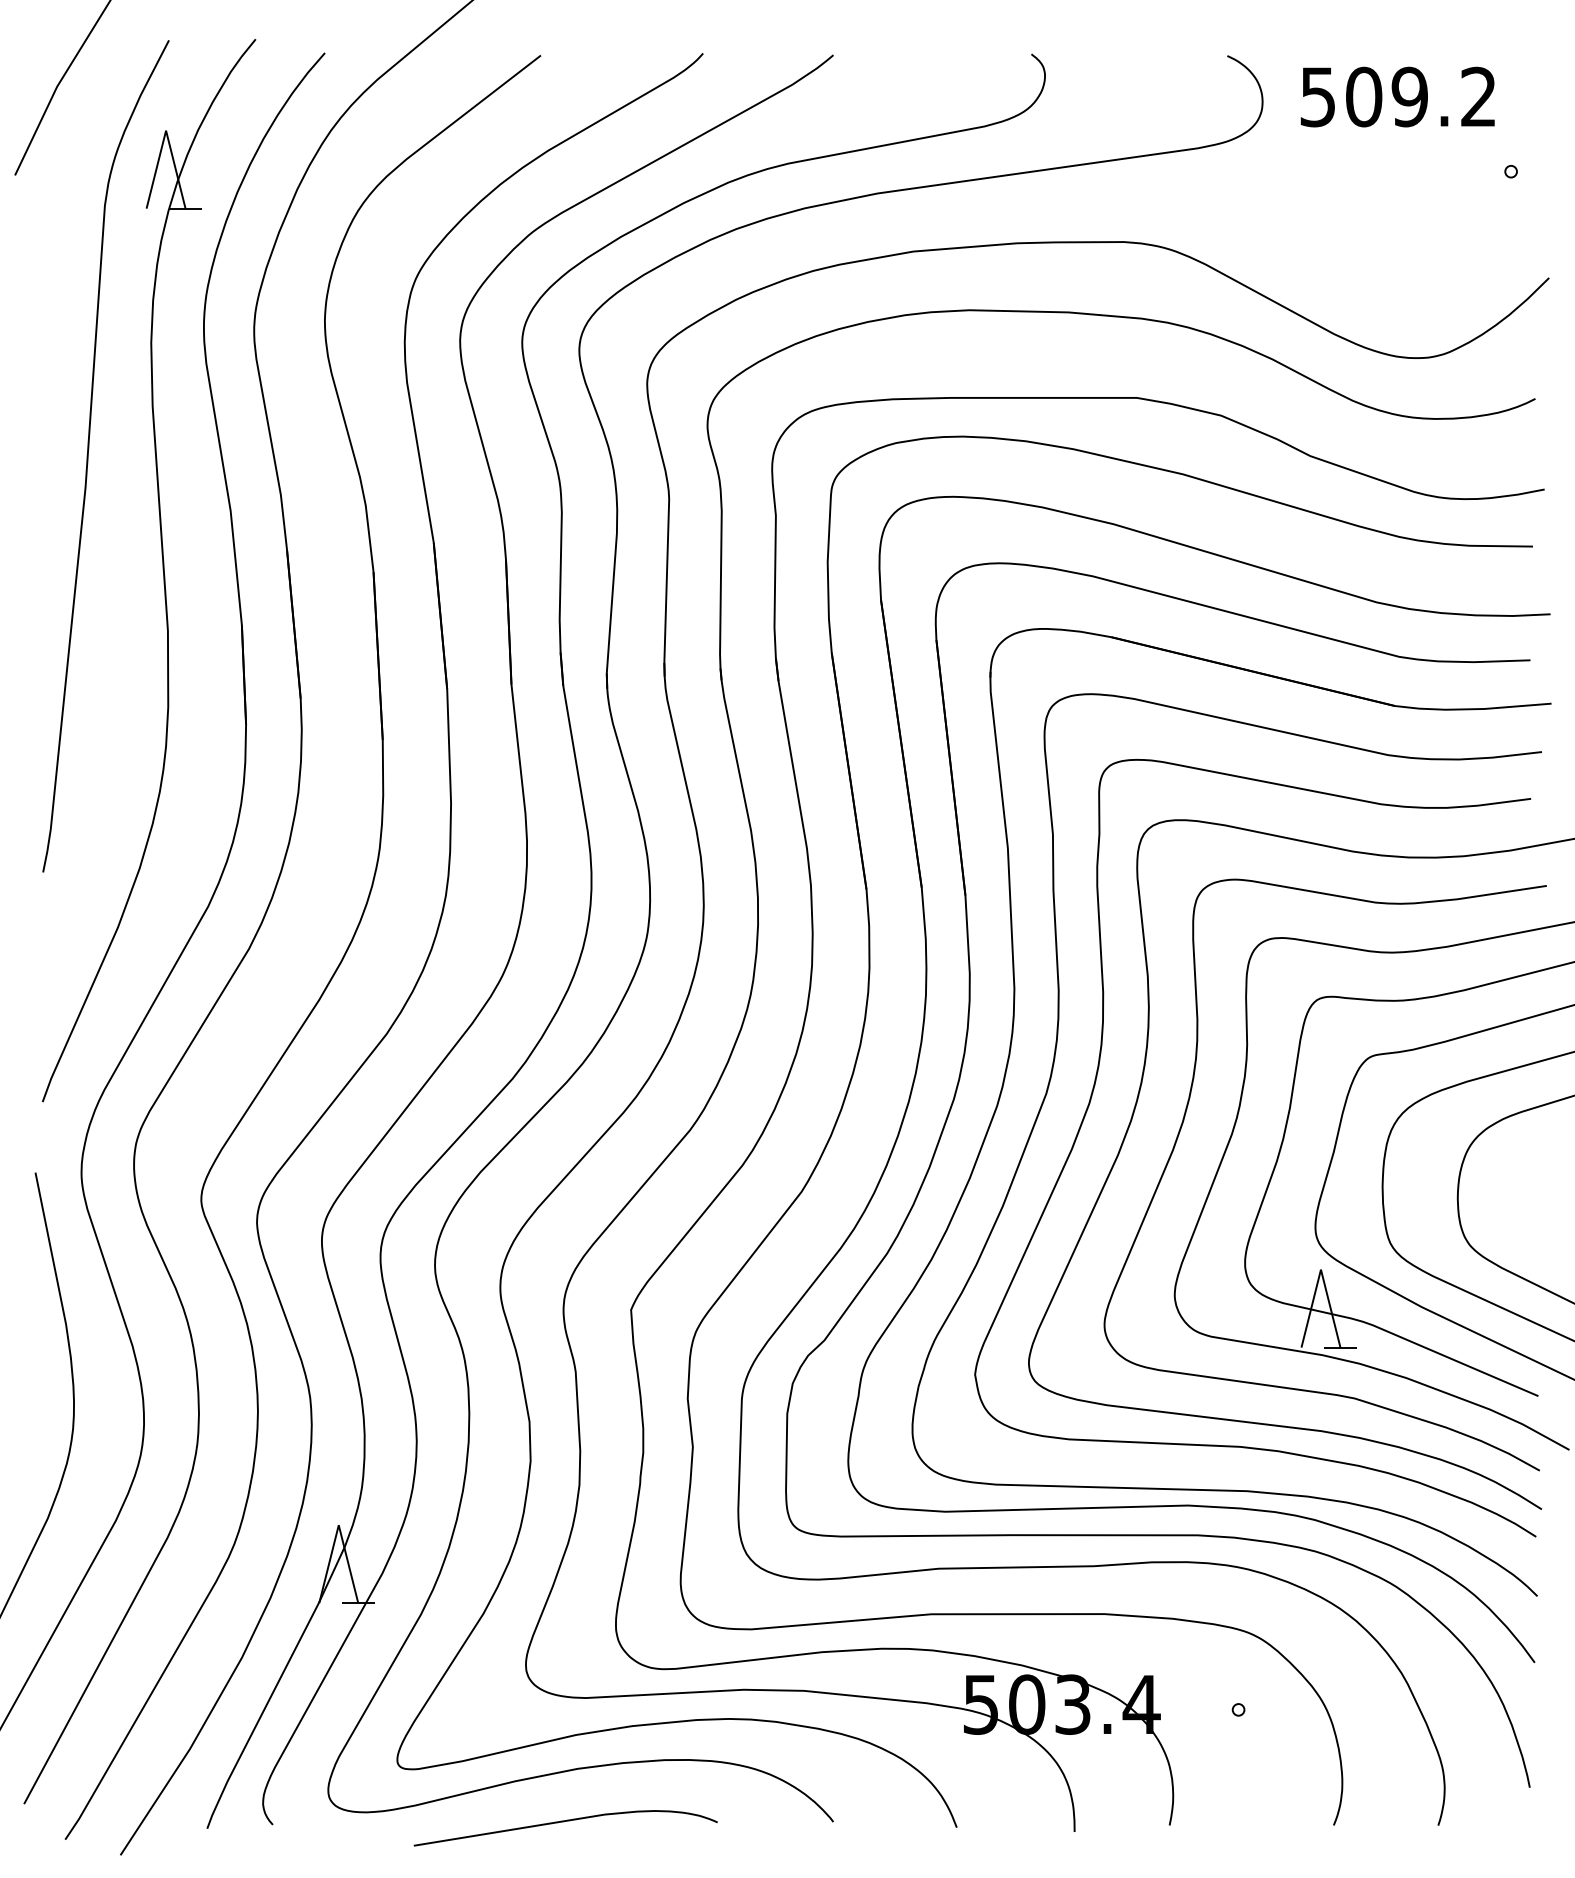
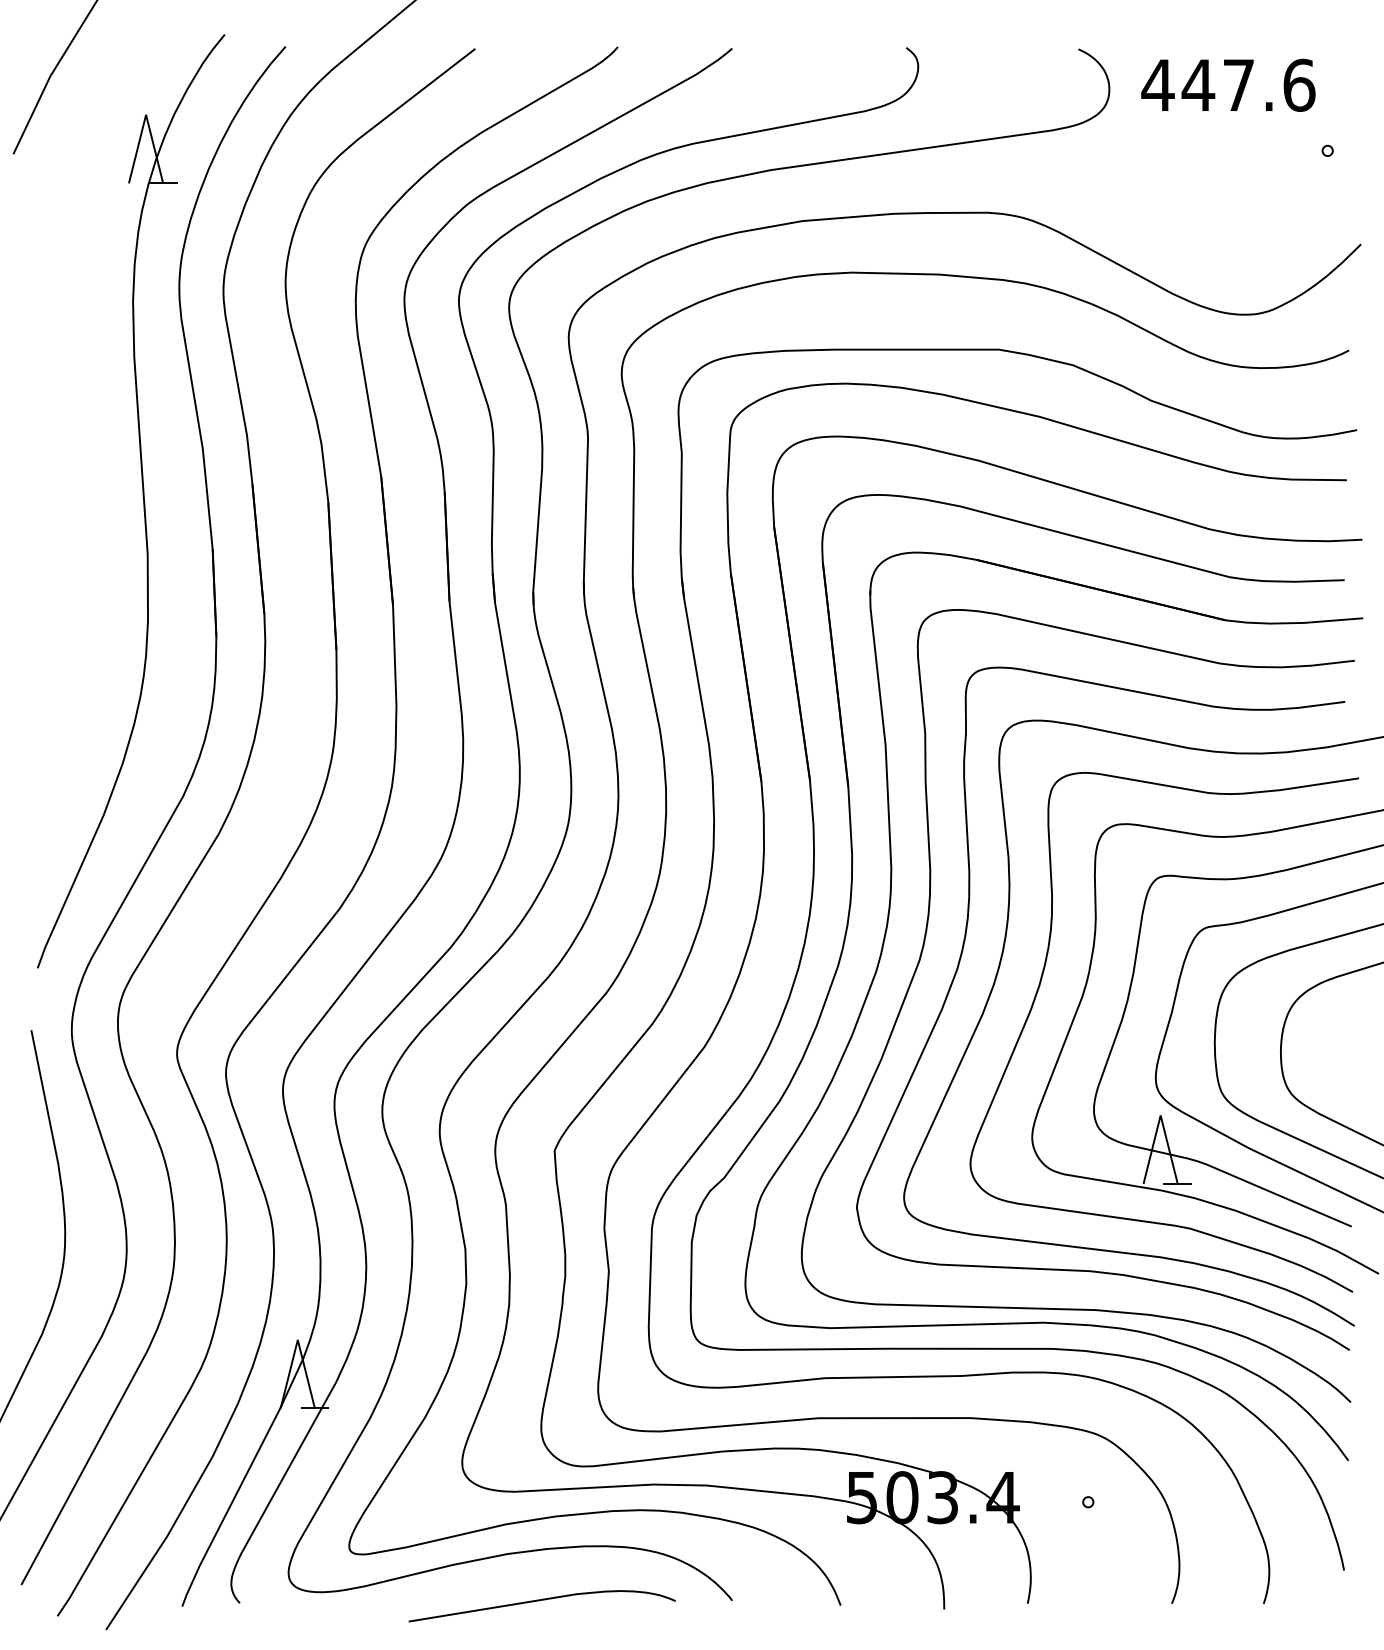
text: (1398, 96) -> (1228, 84), 509.2 -> 447.6
curve: (89, 455) -> (78, 400), removed
curve: (562, 1822) -> (539, 1601), moved

